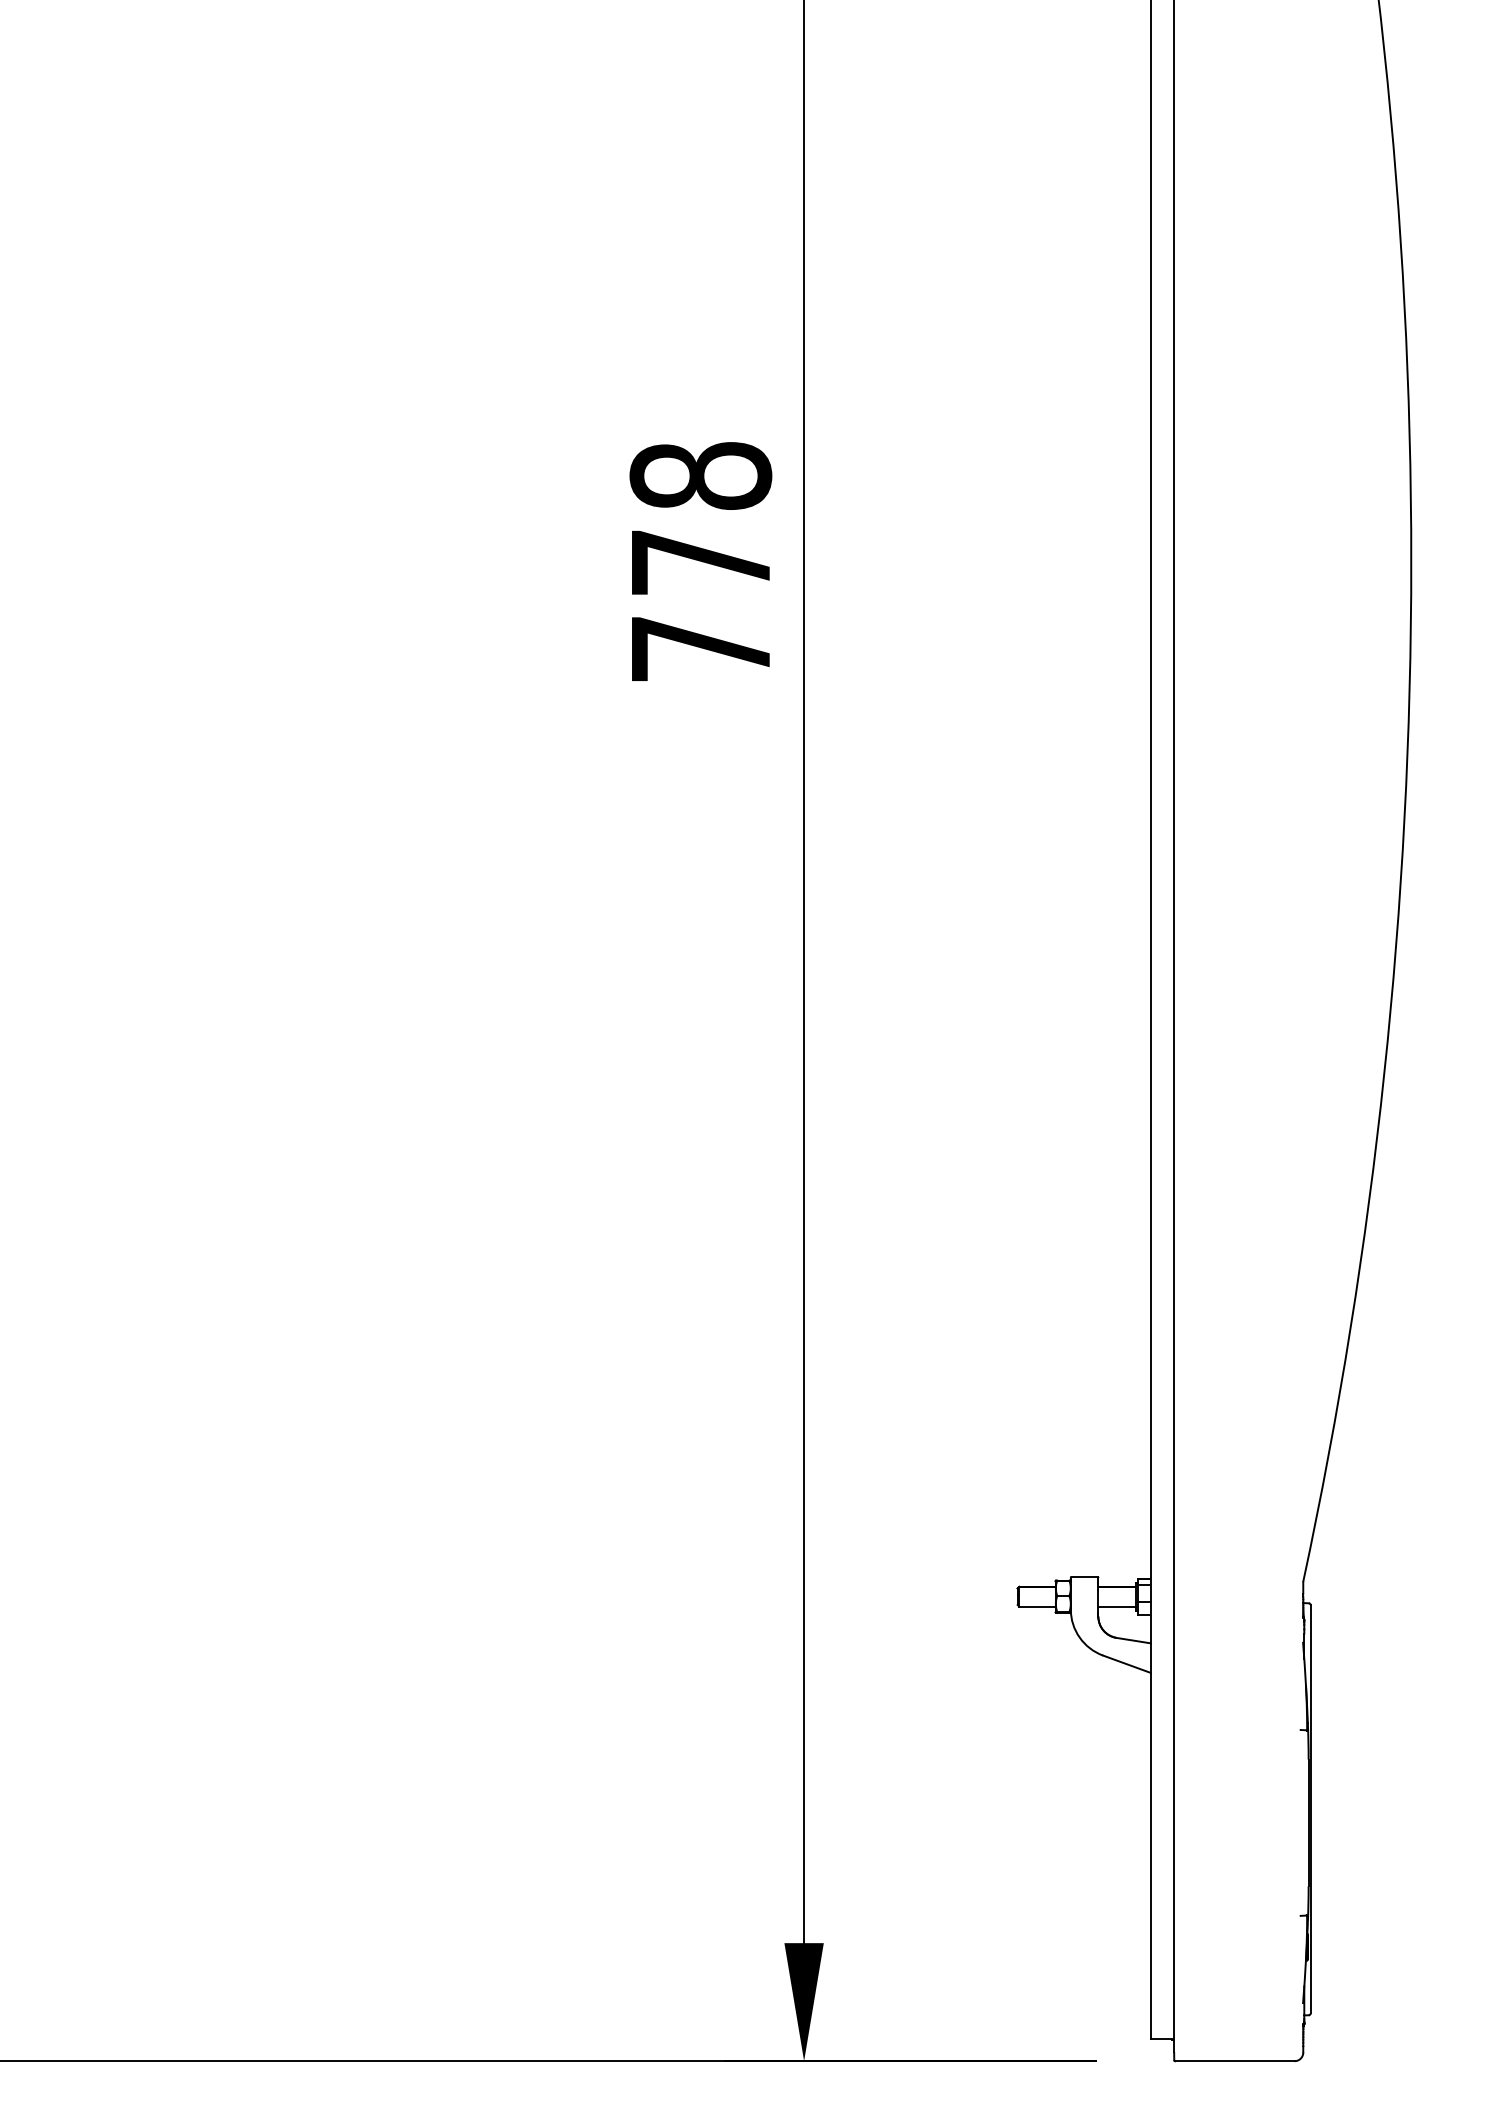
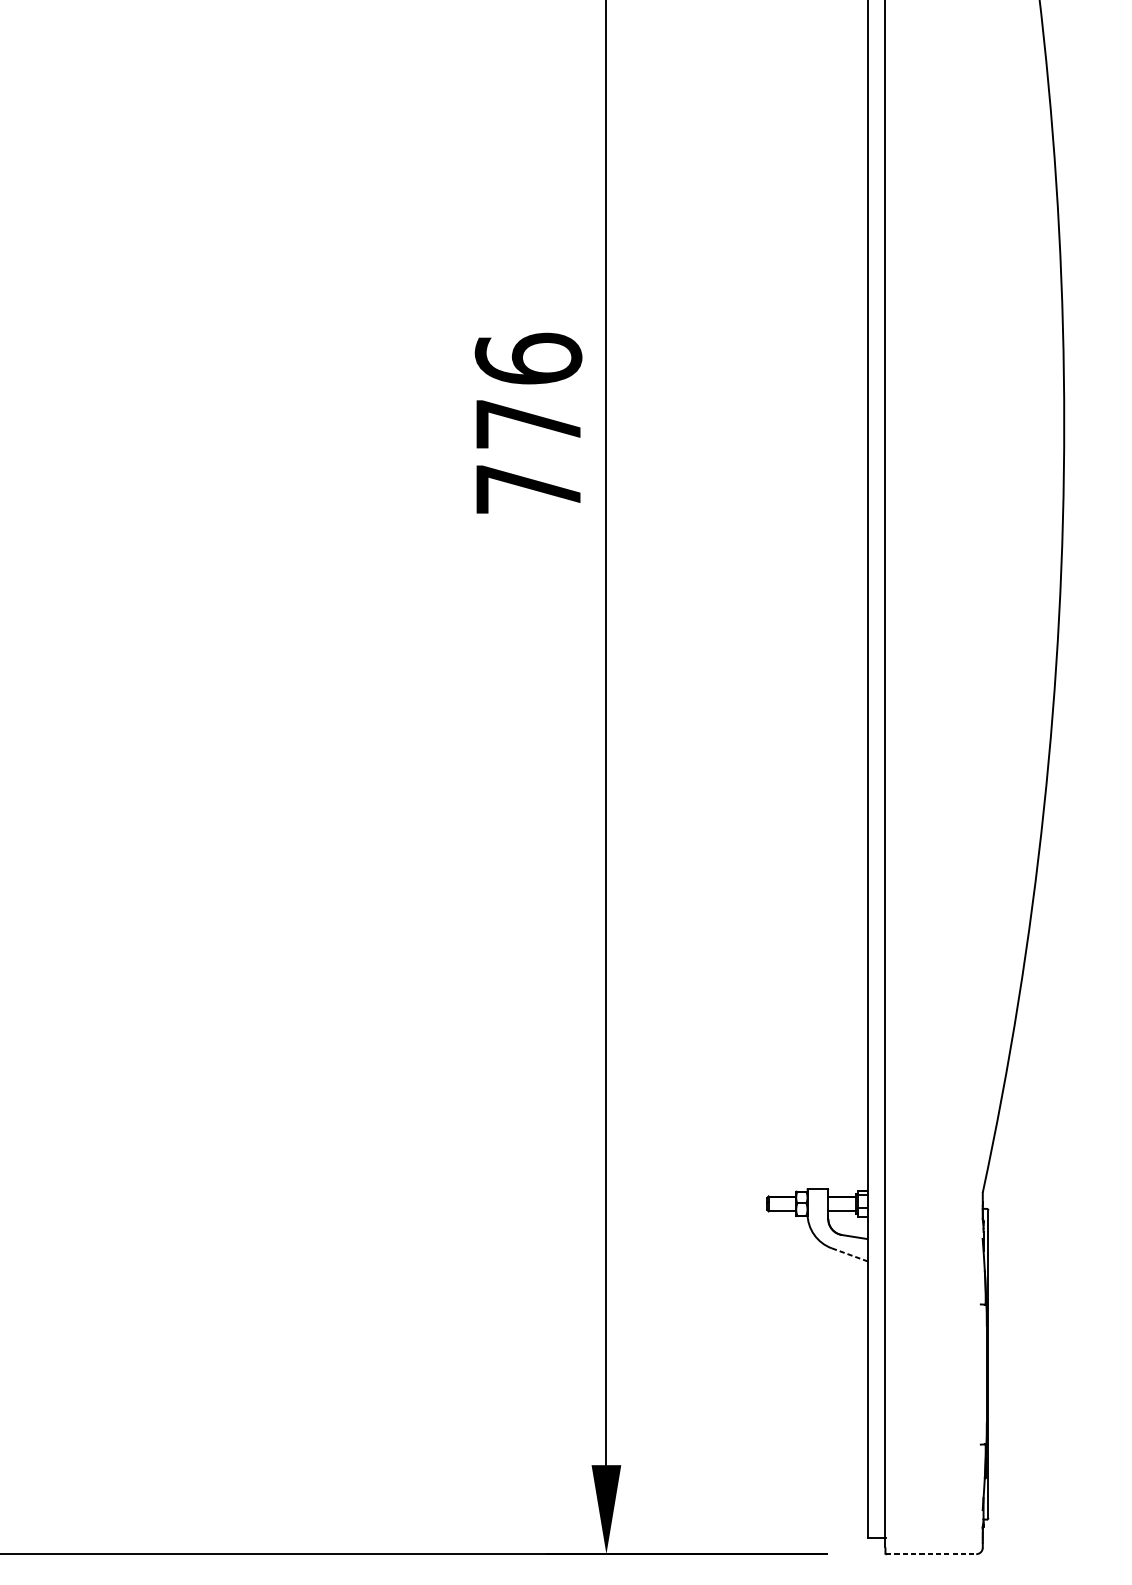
text: (700, 475) -> (528, 358), 778 -> 776
line: (1127, 1664) -> (850, 1255), solid -> dashed
line: (1234, 2061) -> (930, 1554), solid -> dashed

